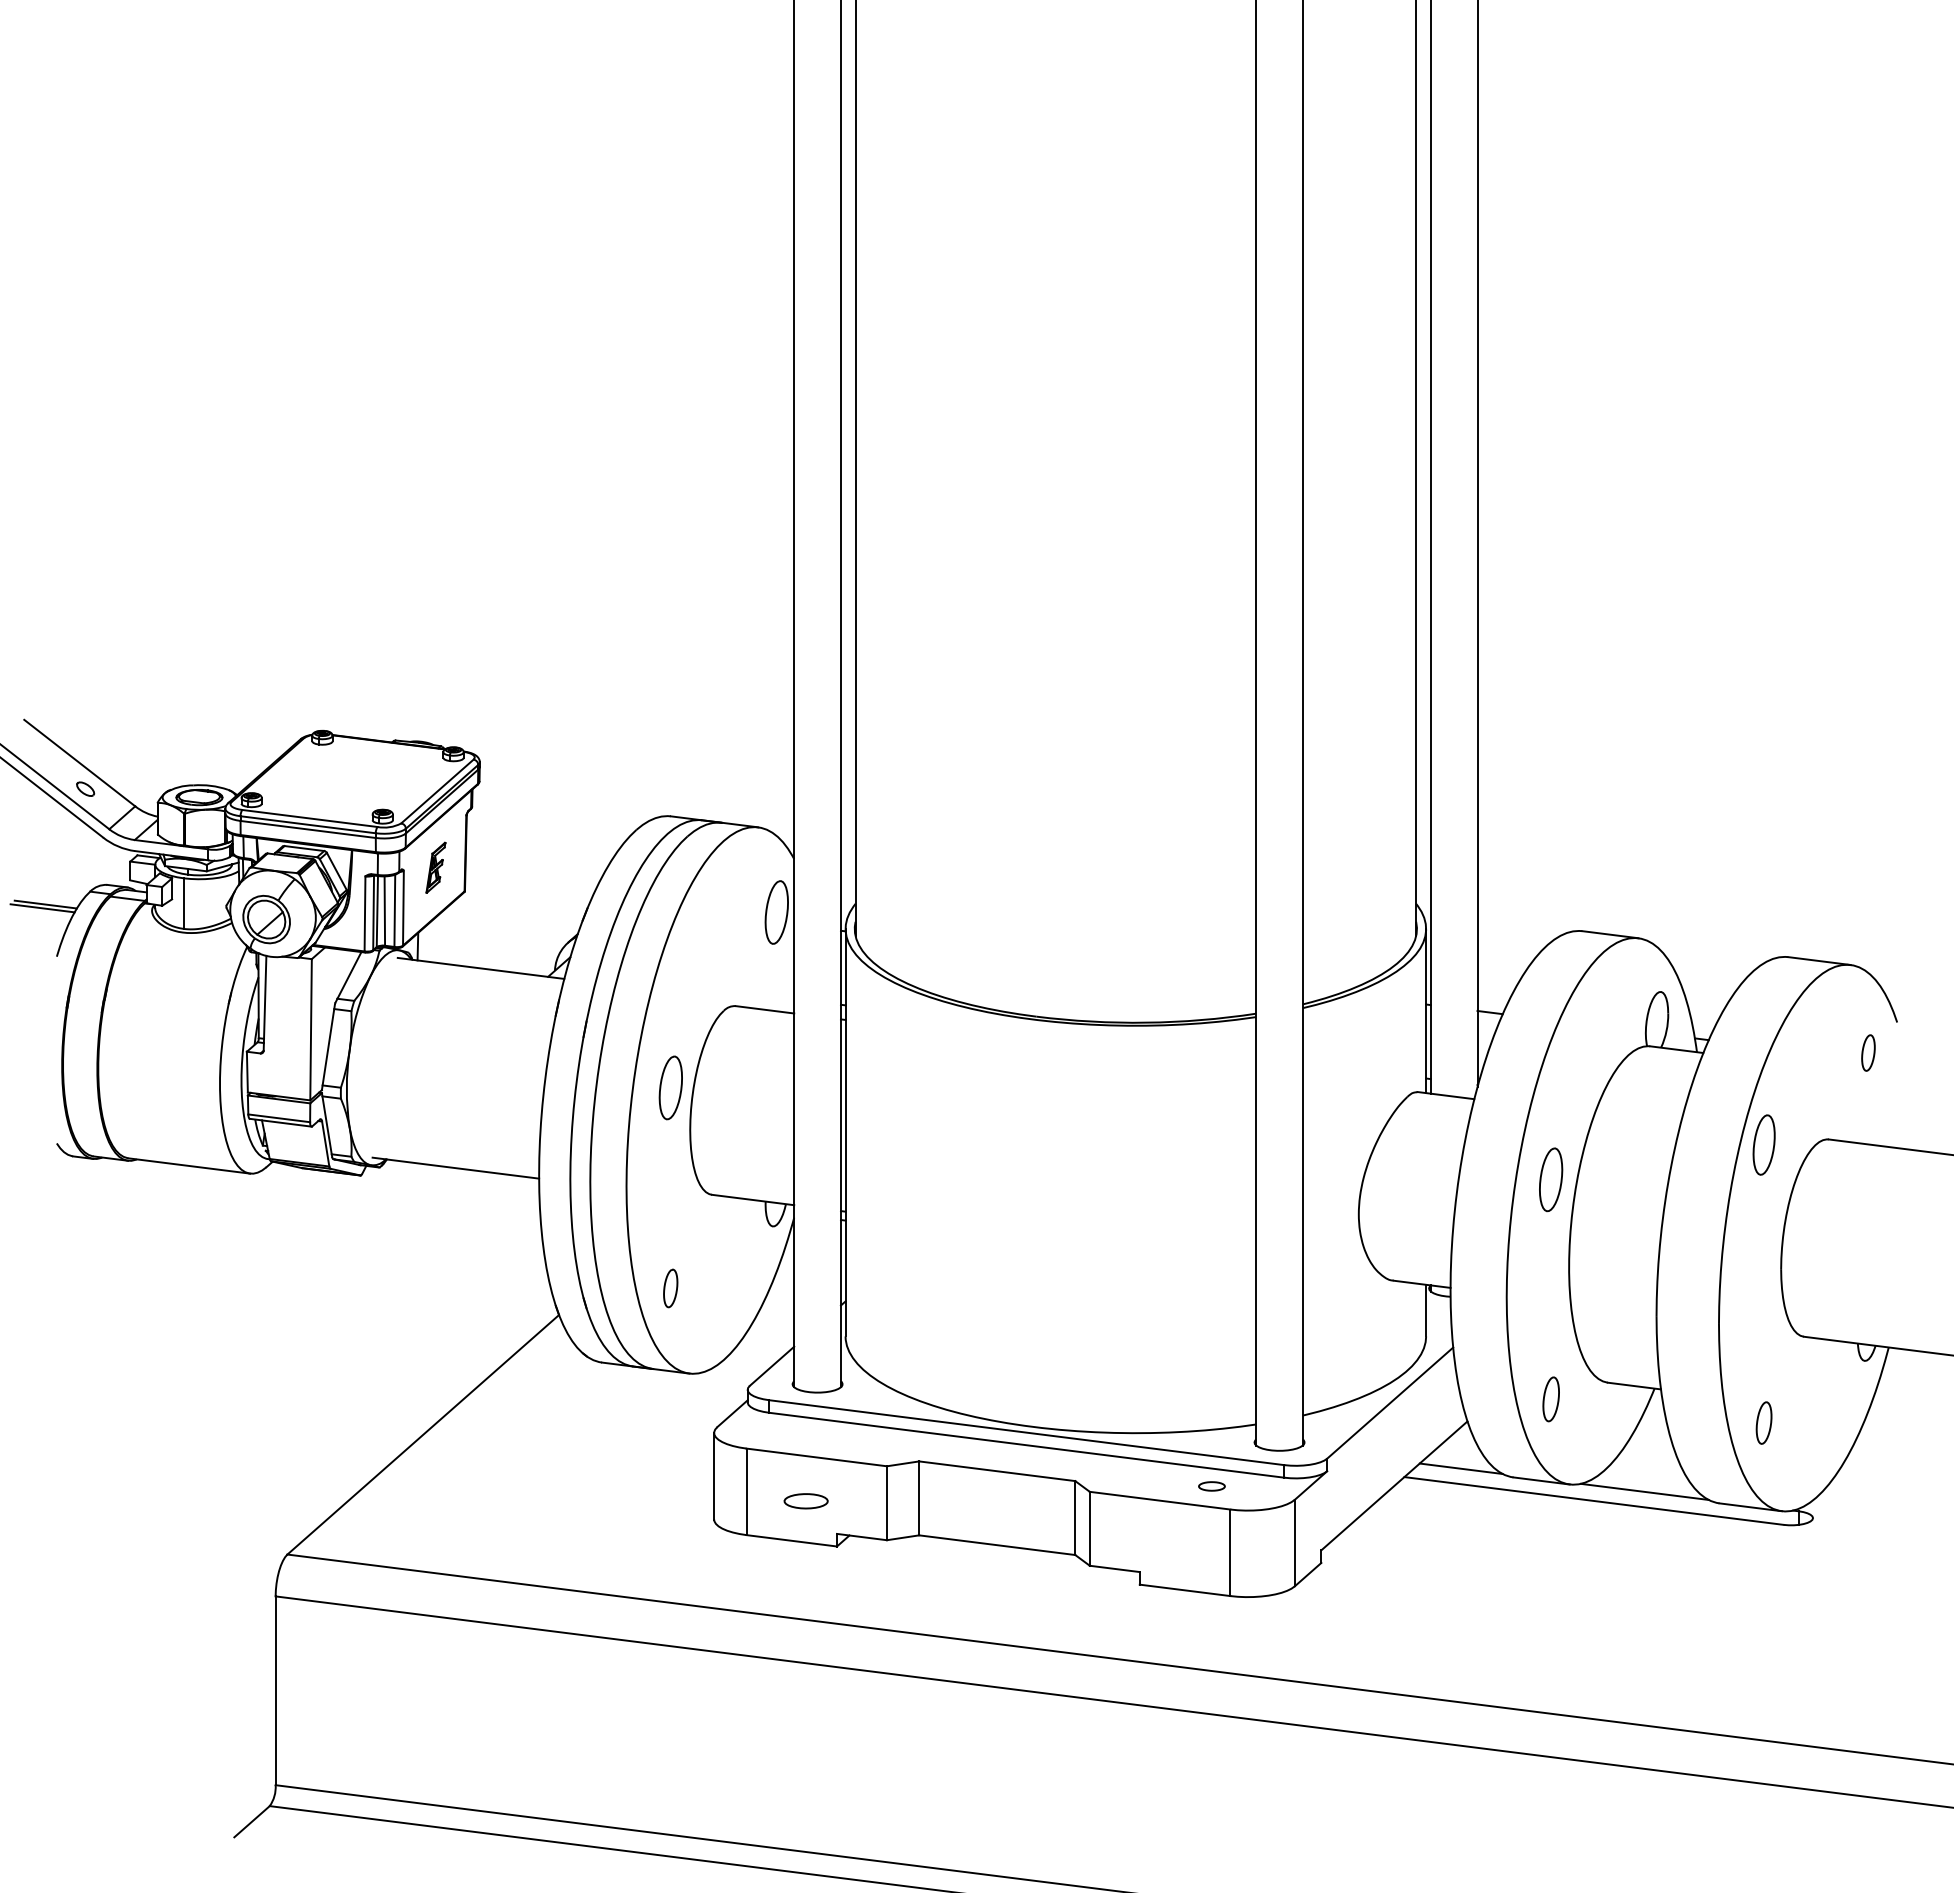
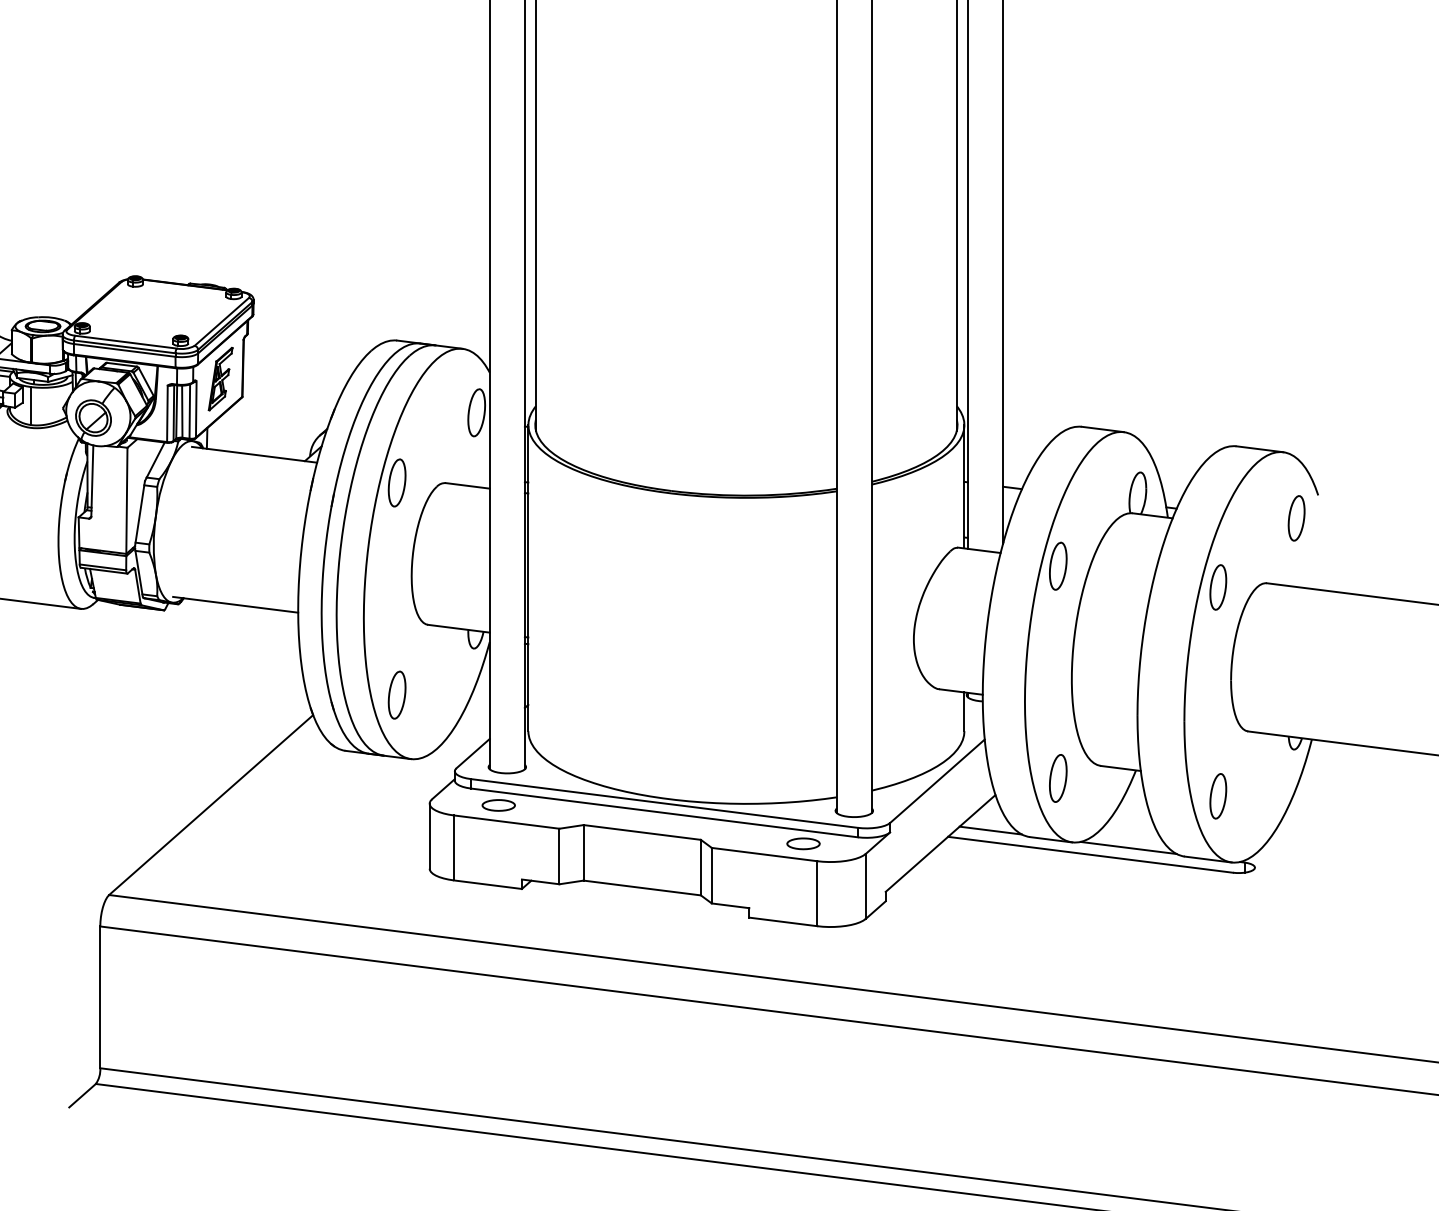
part: (435, 867) -> (220, 378), size x1.67
part: (1868, 1052) -> (1296, 517), size x1.67
part: (670, 1087) -> (396, 482), moved
part: (1551, 1179) -> (1058, 566), moved
part: (670, 1288) -> (396, 695), size x1.67
part: (1551, 1399) -> (1058, 778), size x1.43
part: (1763, 1422) -> (1217, 795), size x1.43
part: (1211, 1486) -> (803, 843), size x1.67
part: (805, 1501) -> (498, 805), moved

